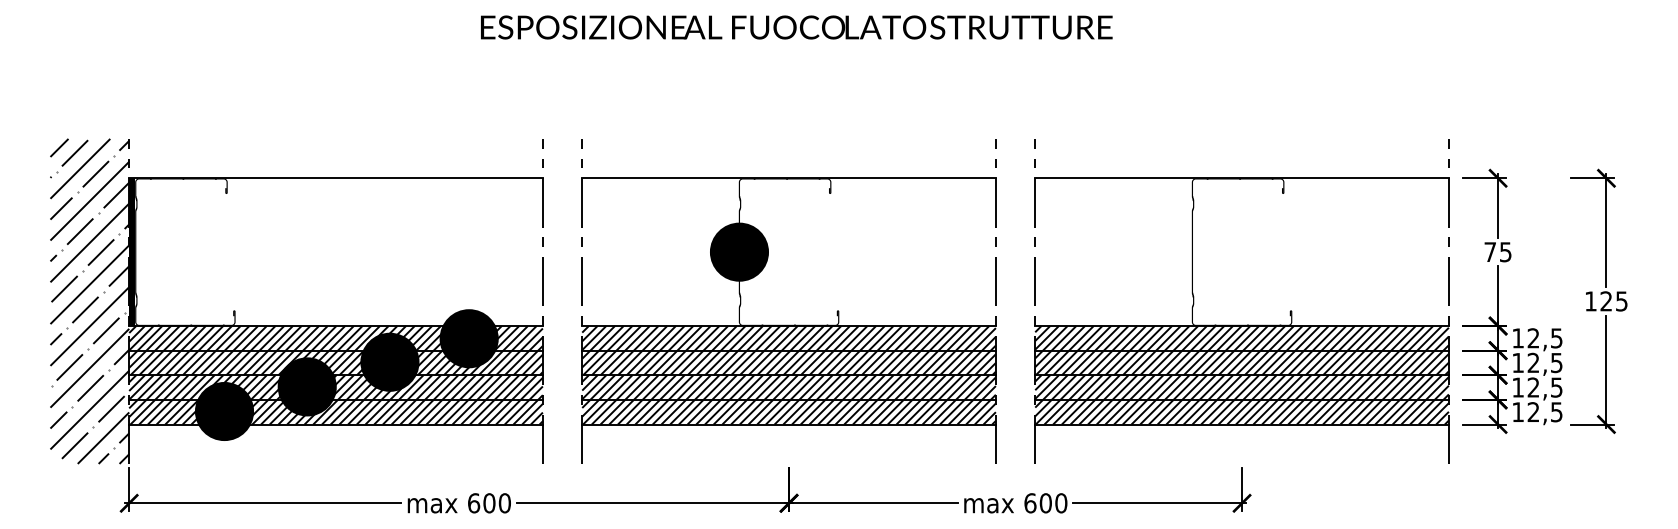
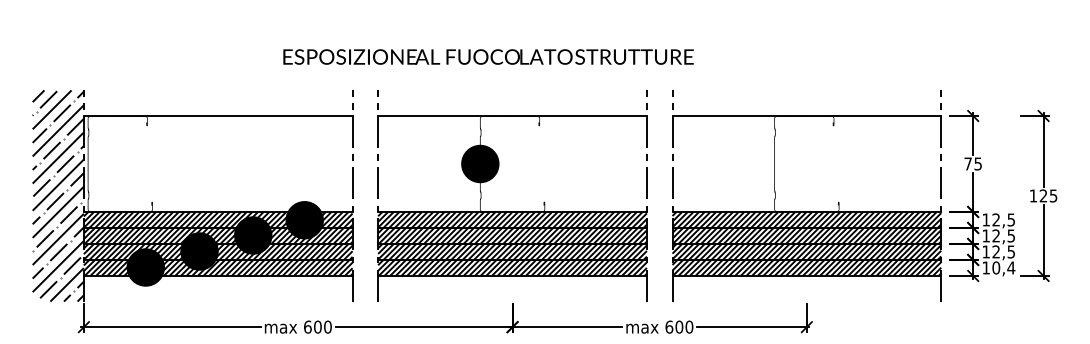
text: (796, 26) -> (488, 56), moved
fill: (131, 251) -> (85, 163), removed
text: (1544, 411) -> (1003, 267), 12,5 -> 10,4

